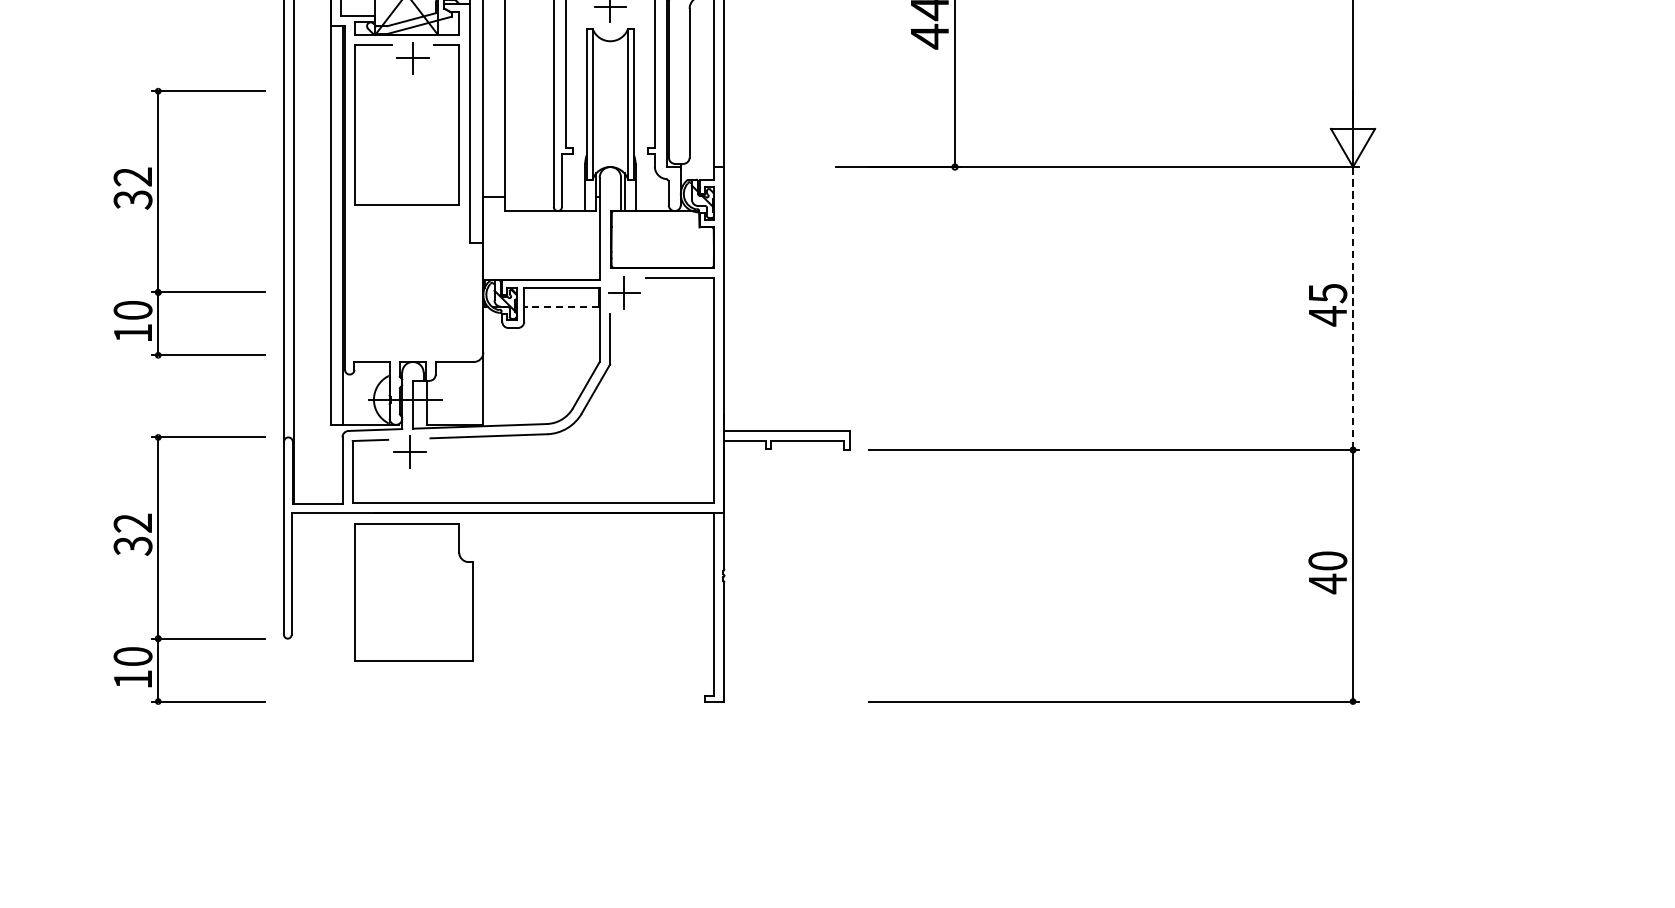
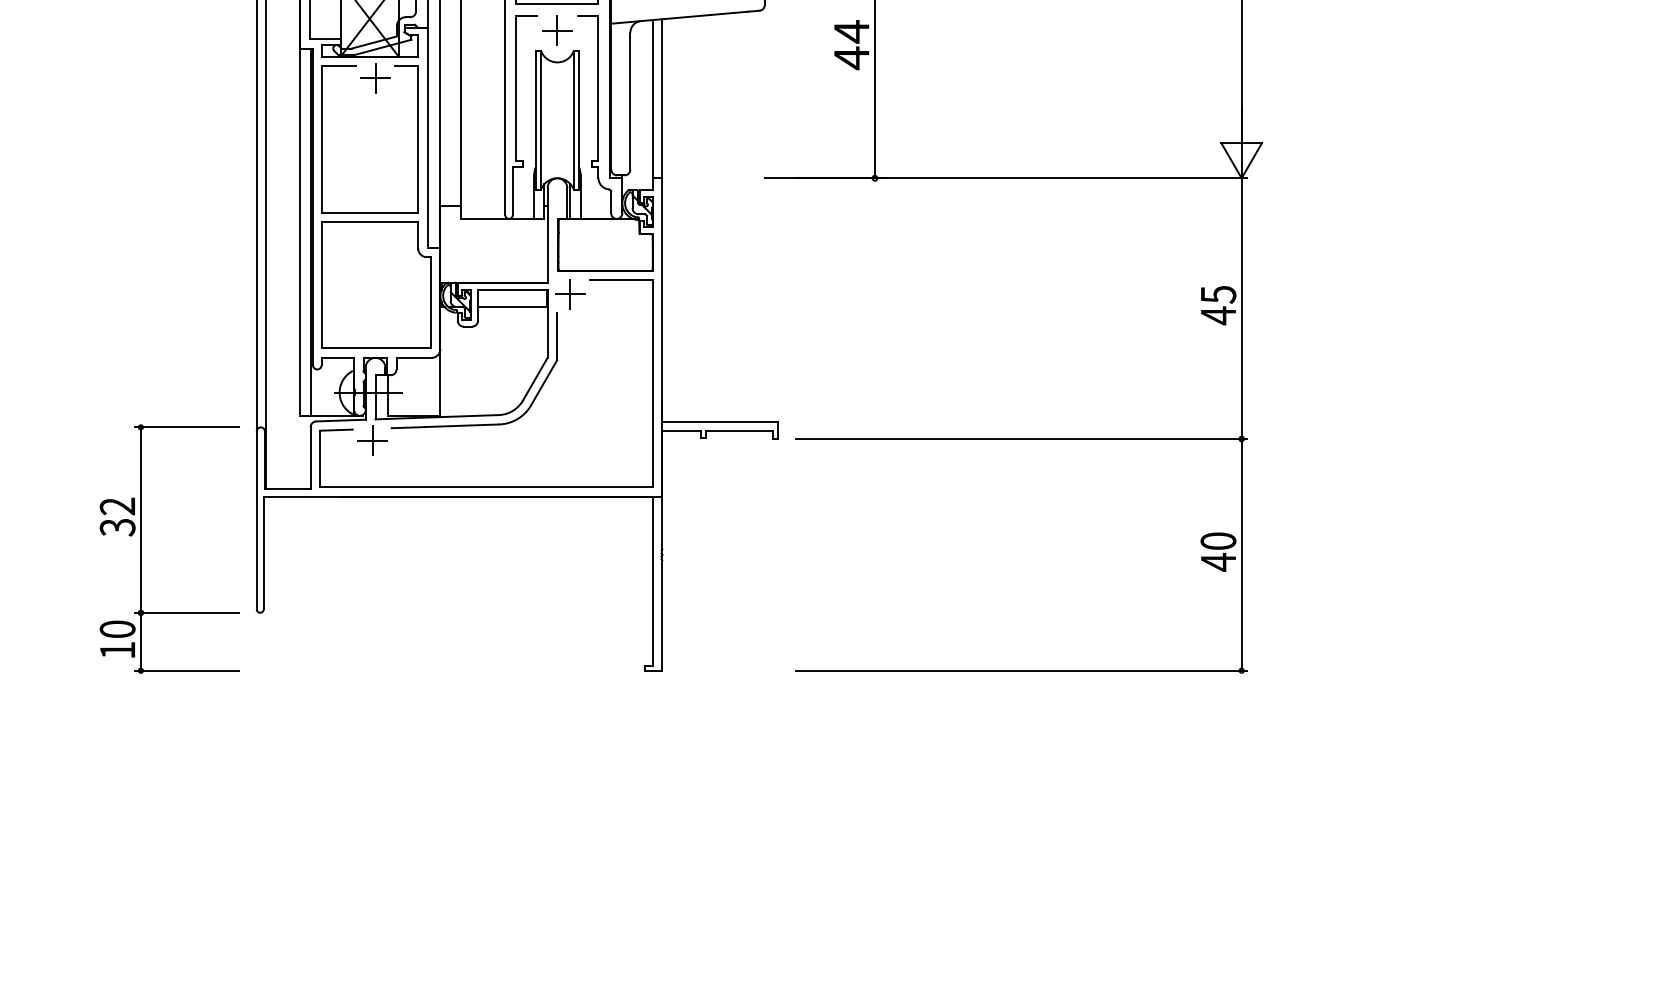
part: (158, 222) -> (141, 229), removed
line: (561, 307) -> (512, 307), dashed -> solid
line: (1352, 309) -> (1241, 309), dashed -> solid
part: (413, 591) -> (376, 284), moved

